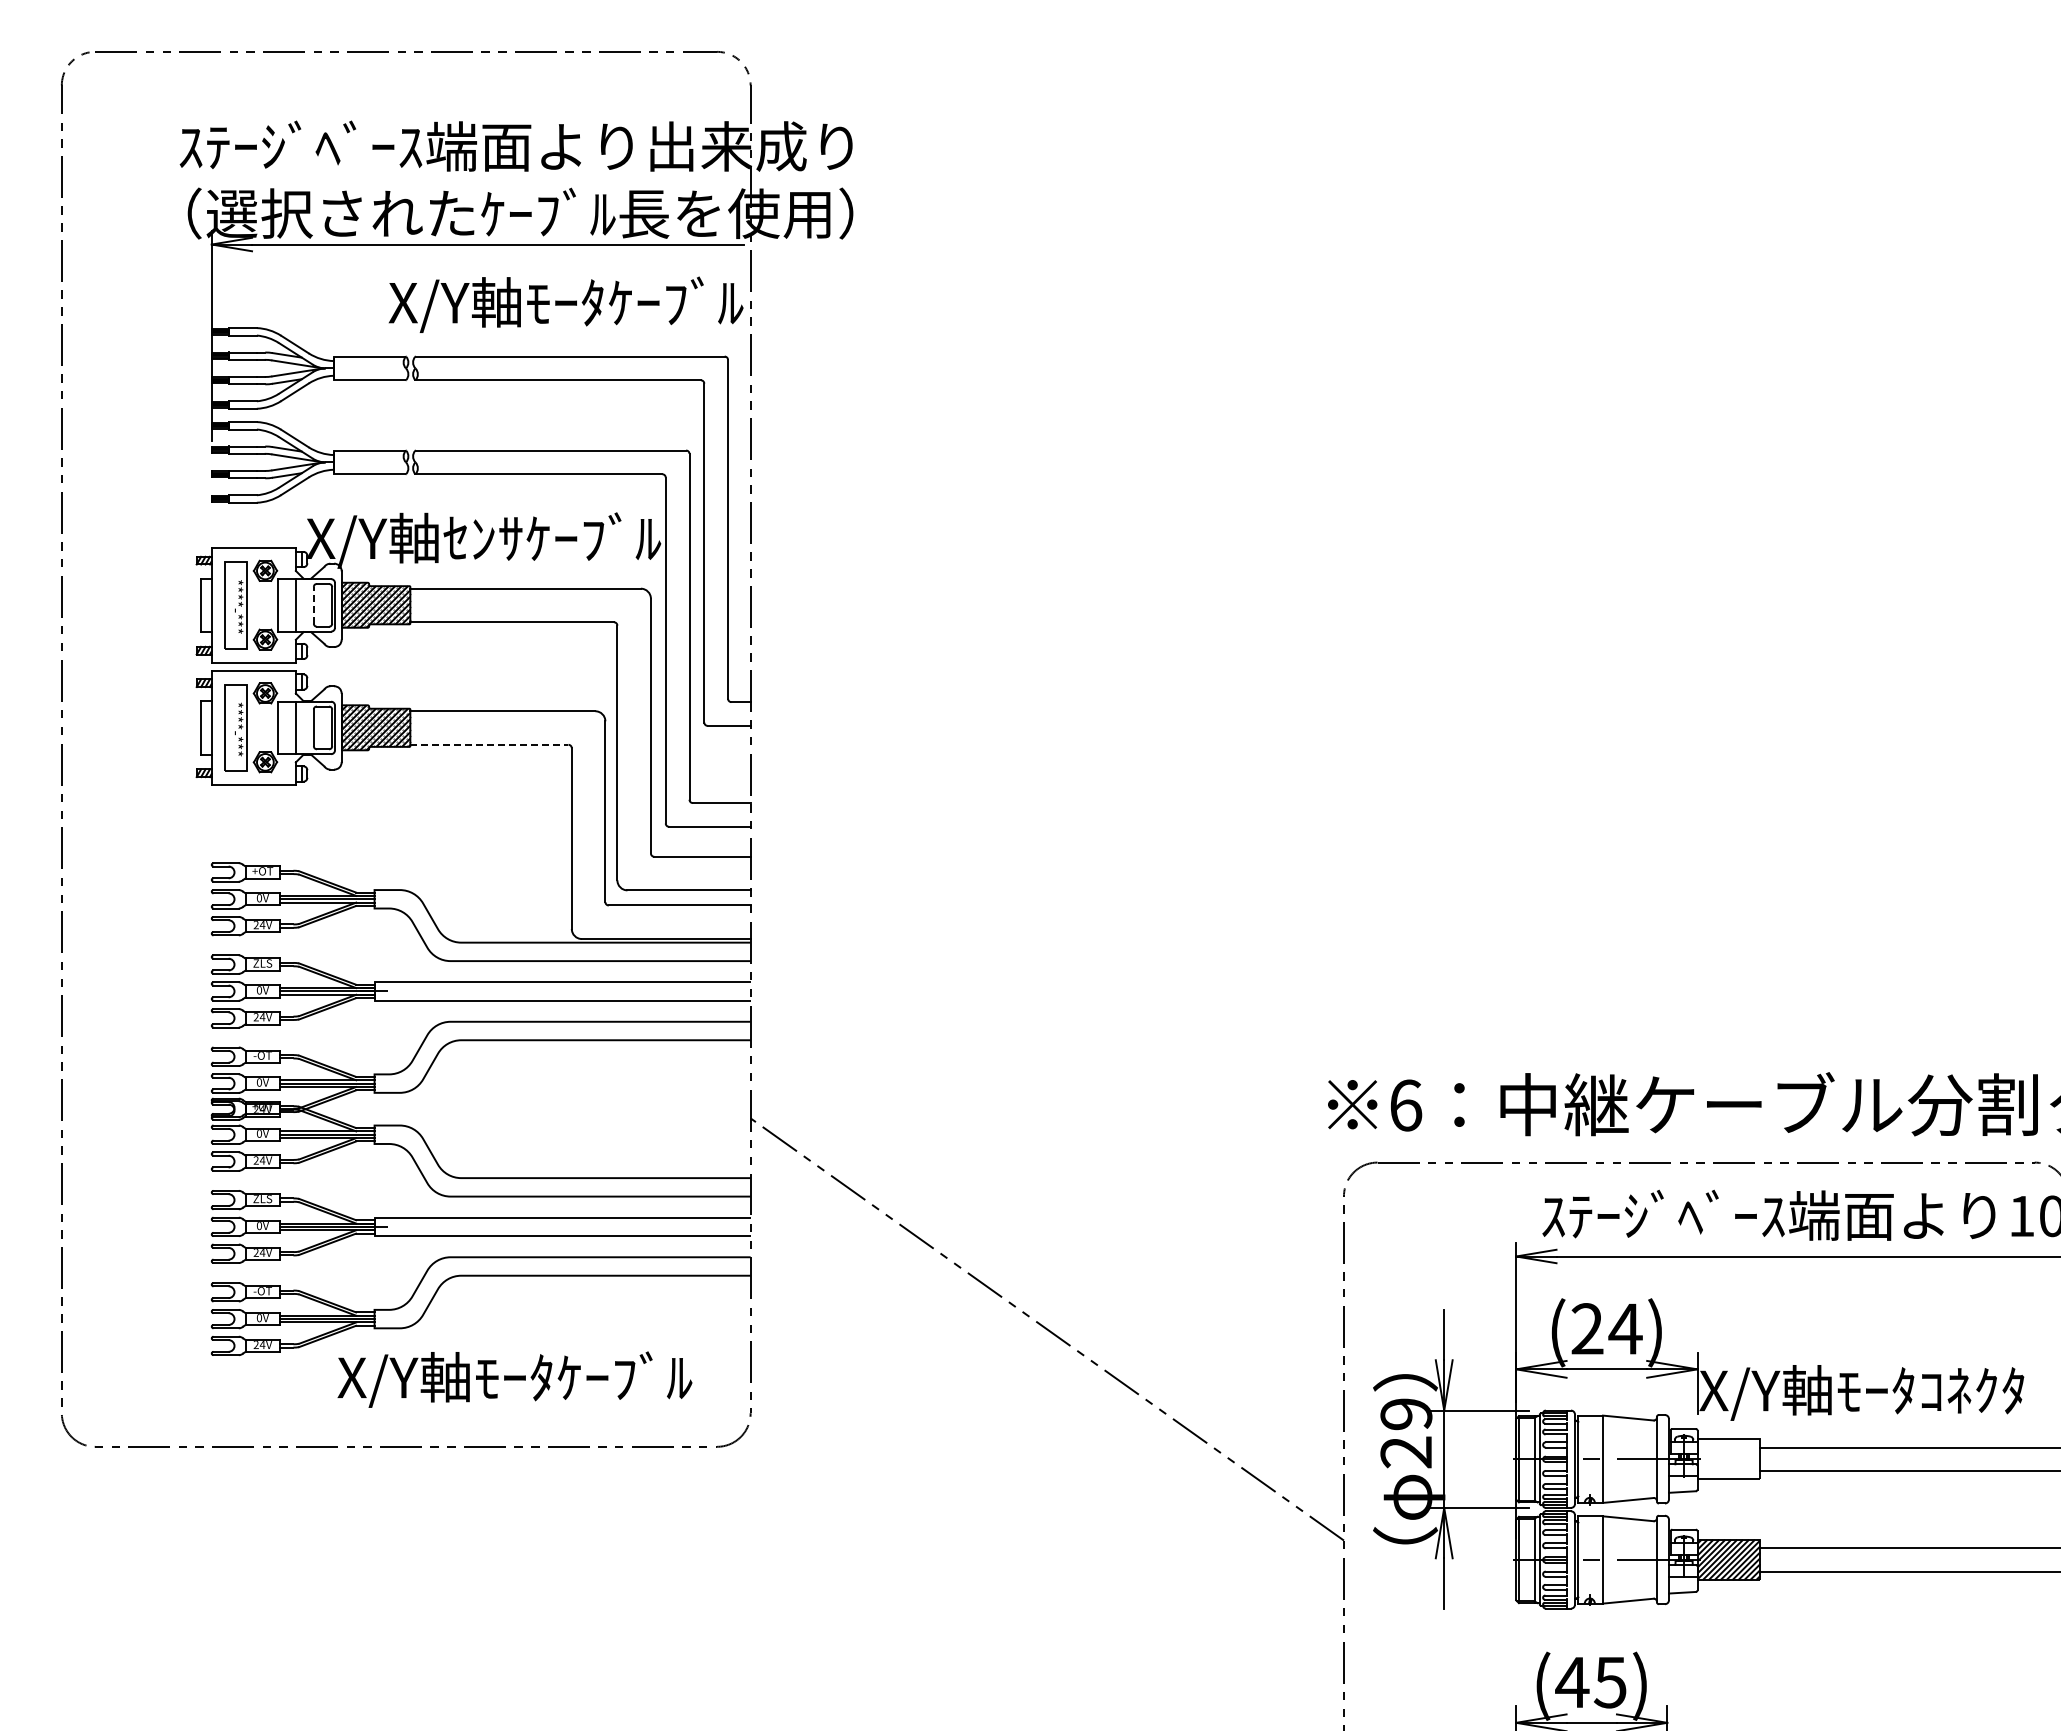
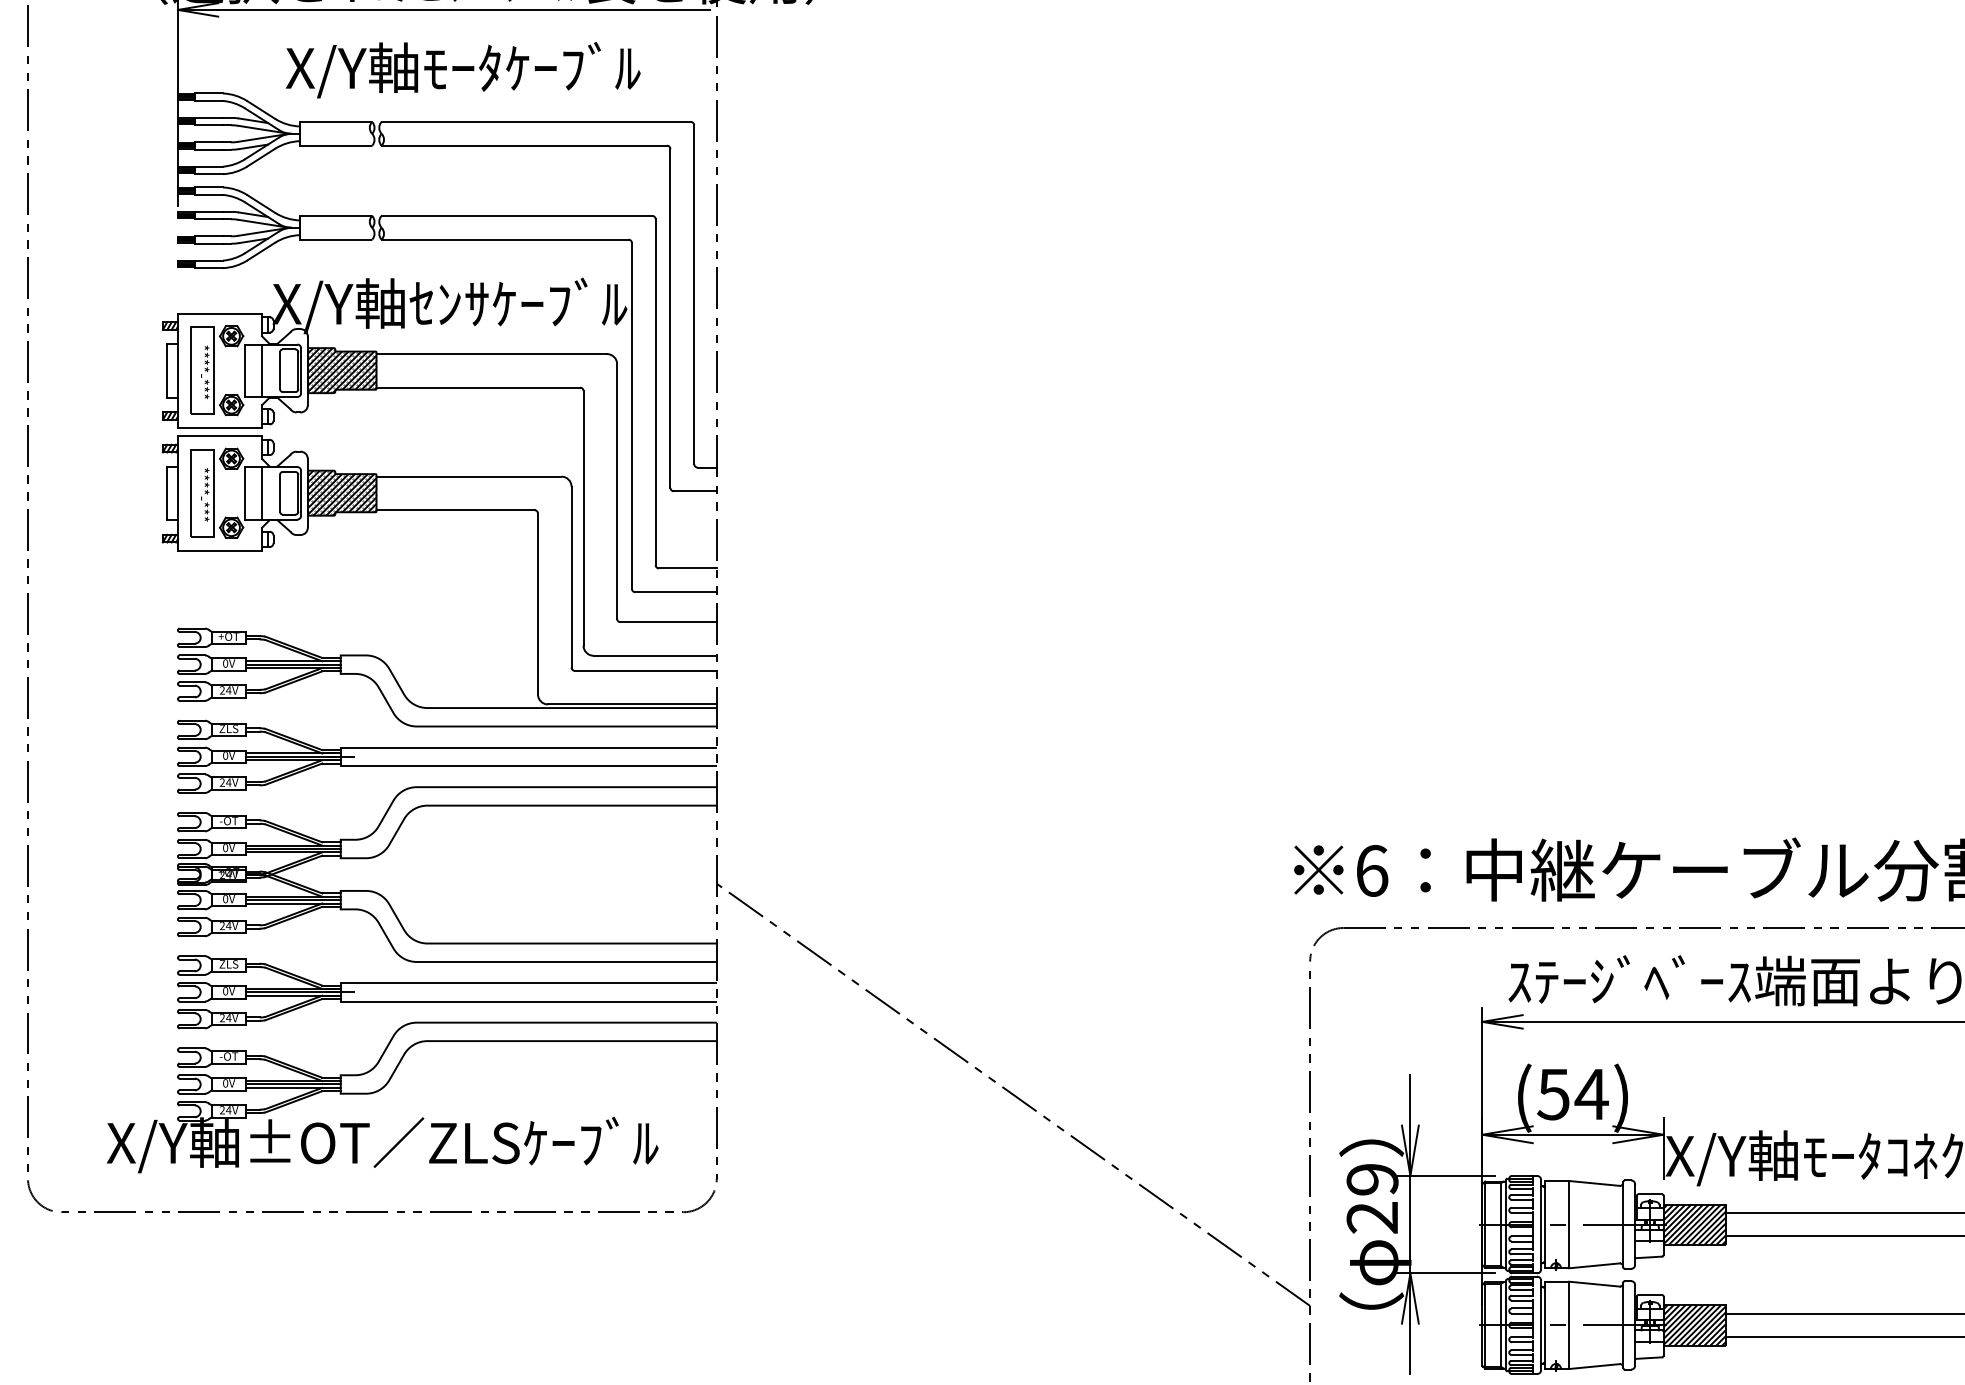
text: (565, 304) -> (462, 69), moved
line: (313, 604) -> (279, 369), dashed -> solid
line: (489, 744) -> (455, 509), dashed -> solid
text: (1586, 1329) -> (1552, 1094), (24) -> (54)
text: (346, 1379) -> (312, 1144), X/Y軸ﾓｰﾀｹｰﾌﾞﾙ -> X/Y軸±OT／ZLSｹｰﾌﾞﾙ
hatch: (1728, 1459) -> (1694, 1224), added

